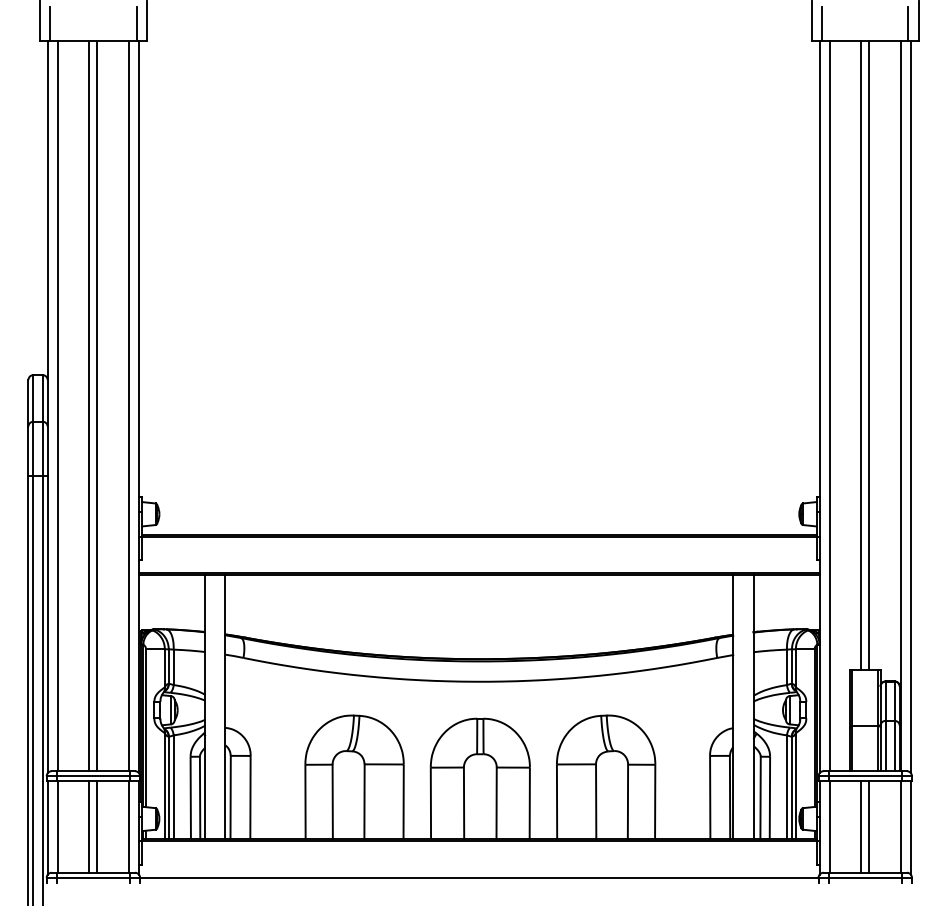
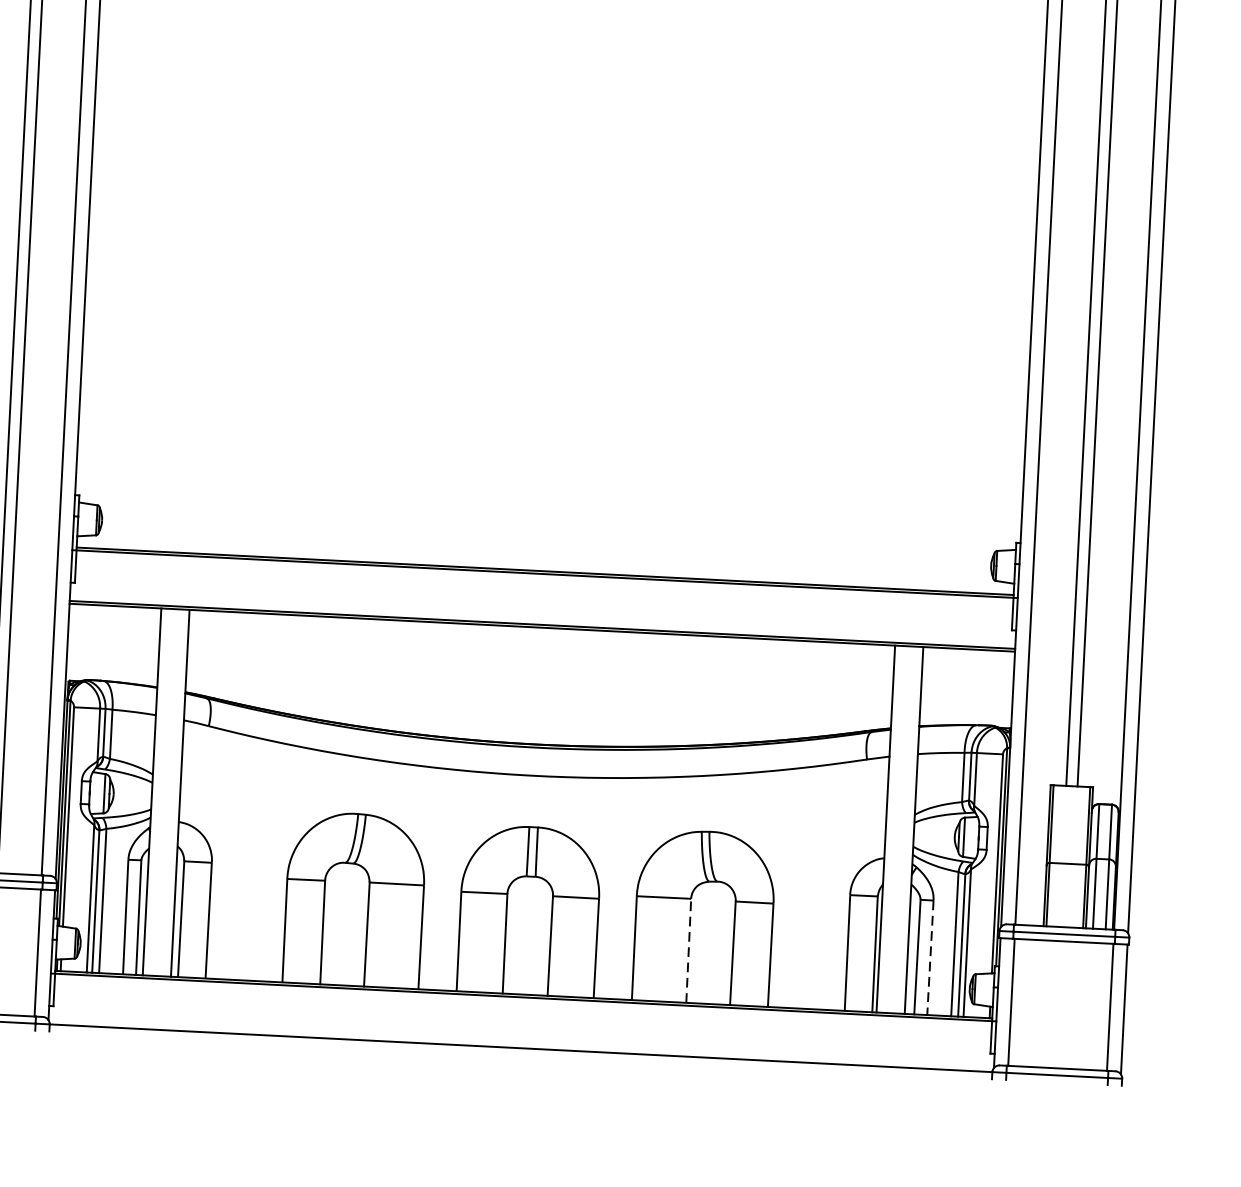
line: (769, 797) -> (929, 957), solid -> dashed
line: (596, 801) -> (689, 950), solid -> dashed
line: (861, 826) -> (1055, 1003), removed
line: (869, 826) -> (1066, 1004), removed

